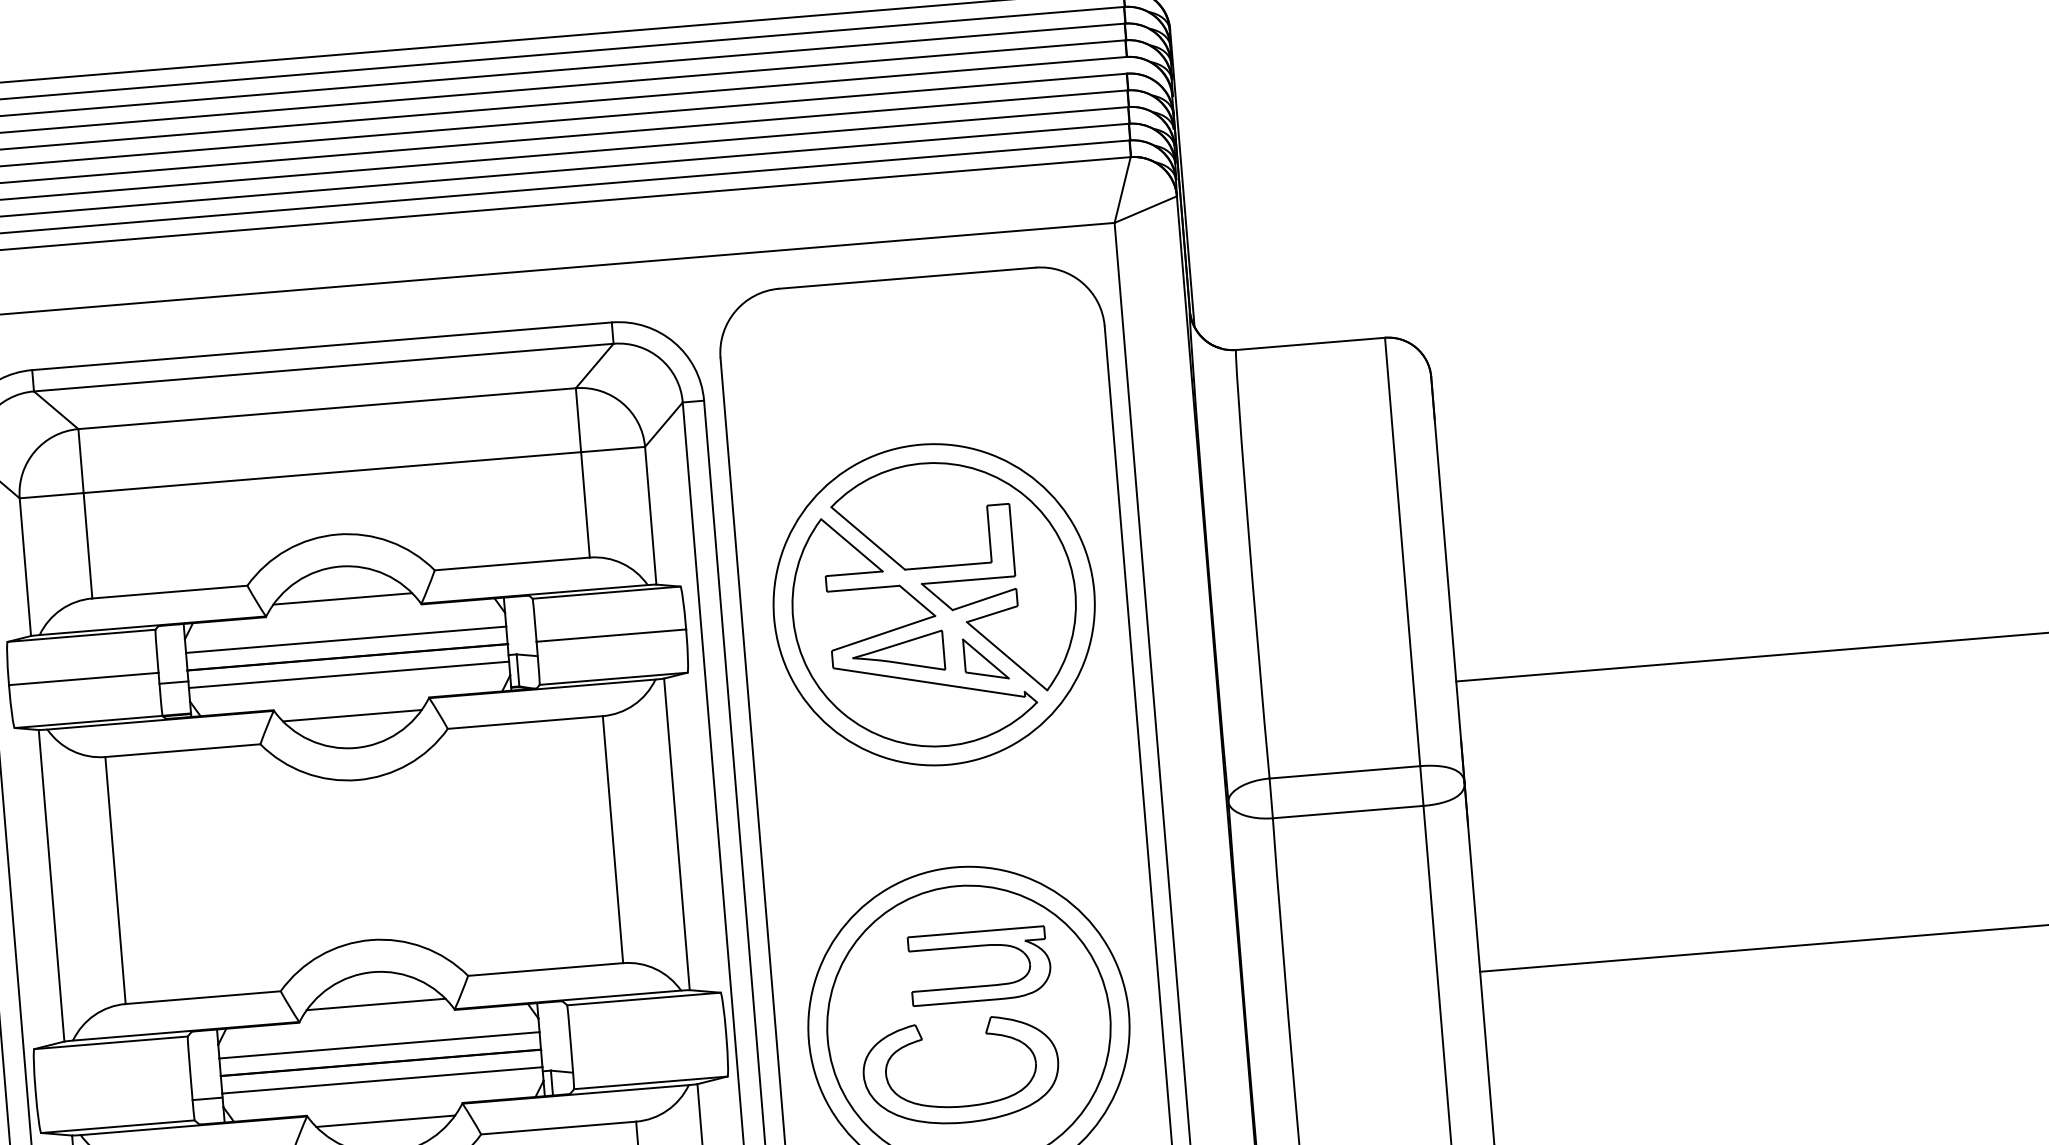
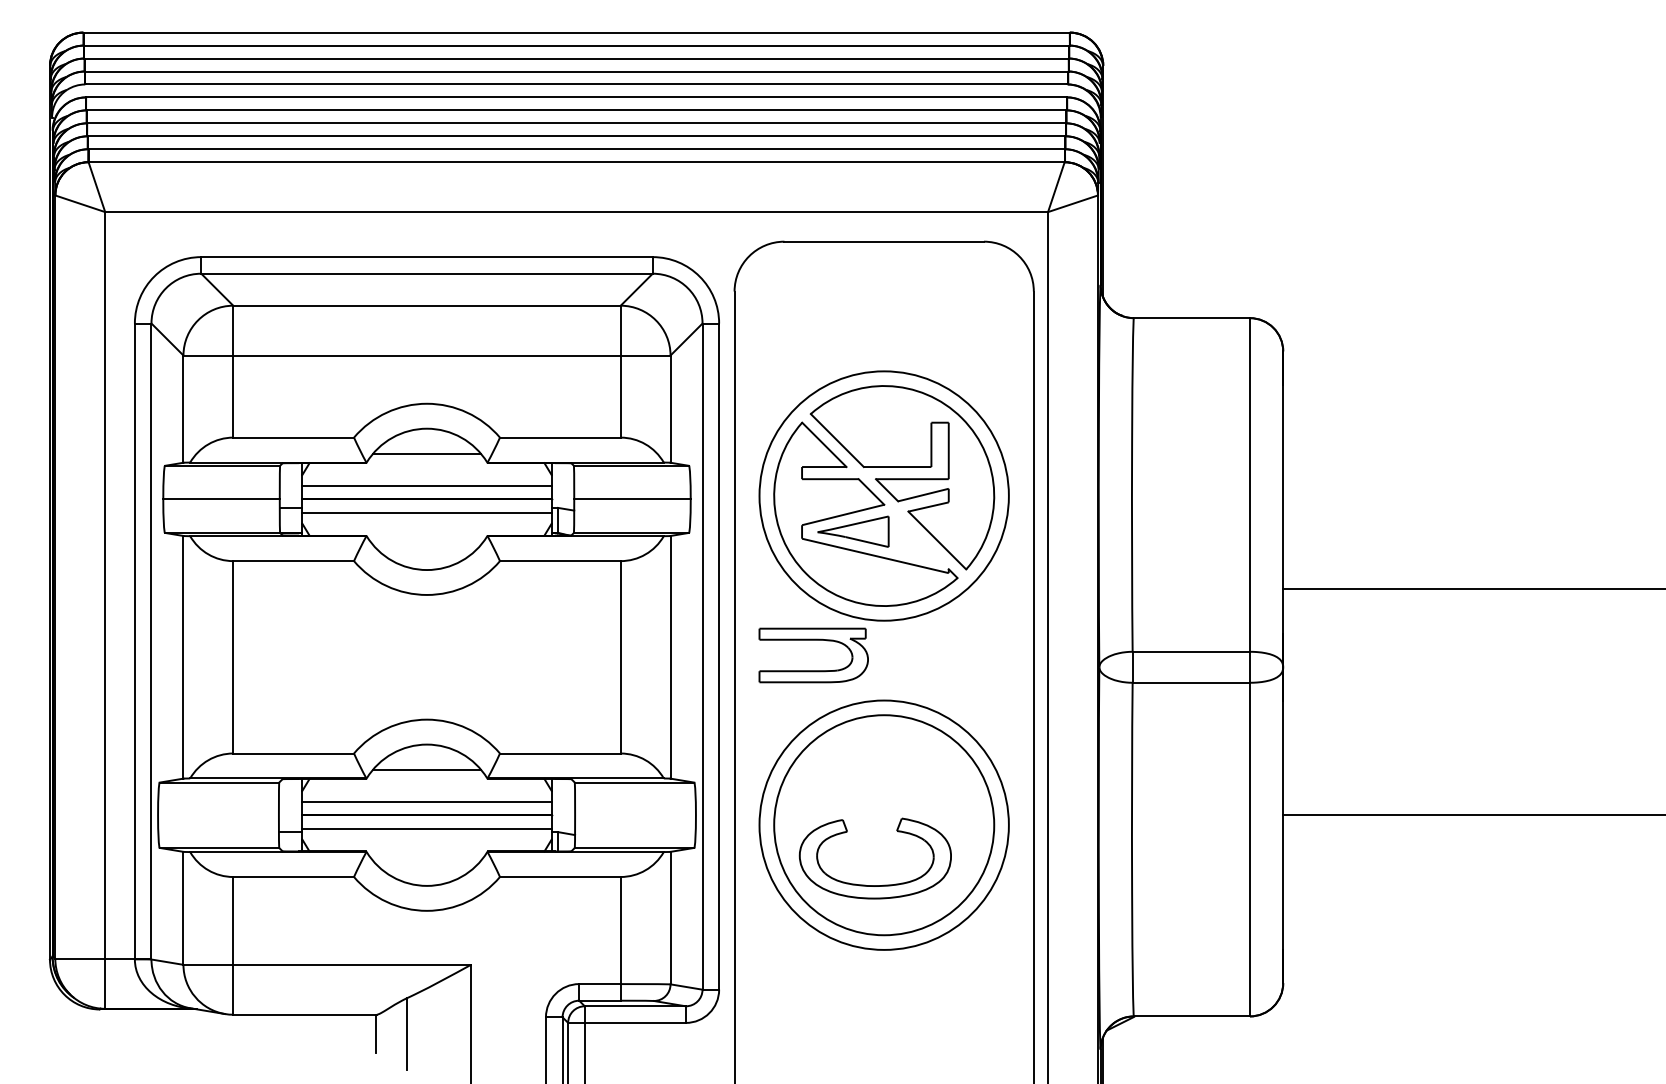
part: (985, 658) -> (920, 540), removed
line: (351, 715) -> (426, 544), removed
part: (978, 946) -> (813, 640), moved
line: (385, 1120) -> (426, 860), removed

